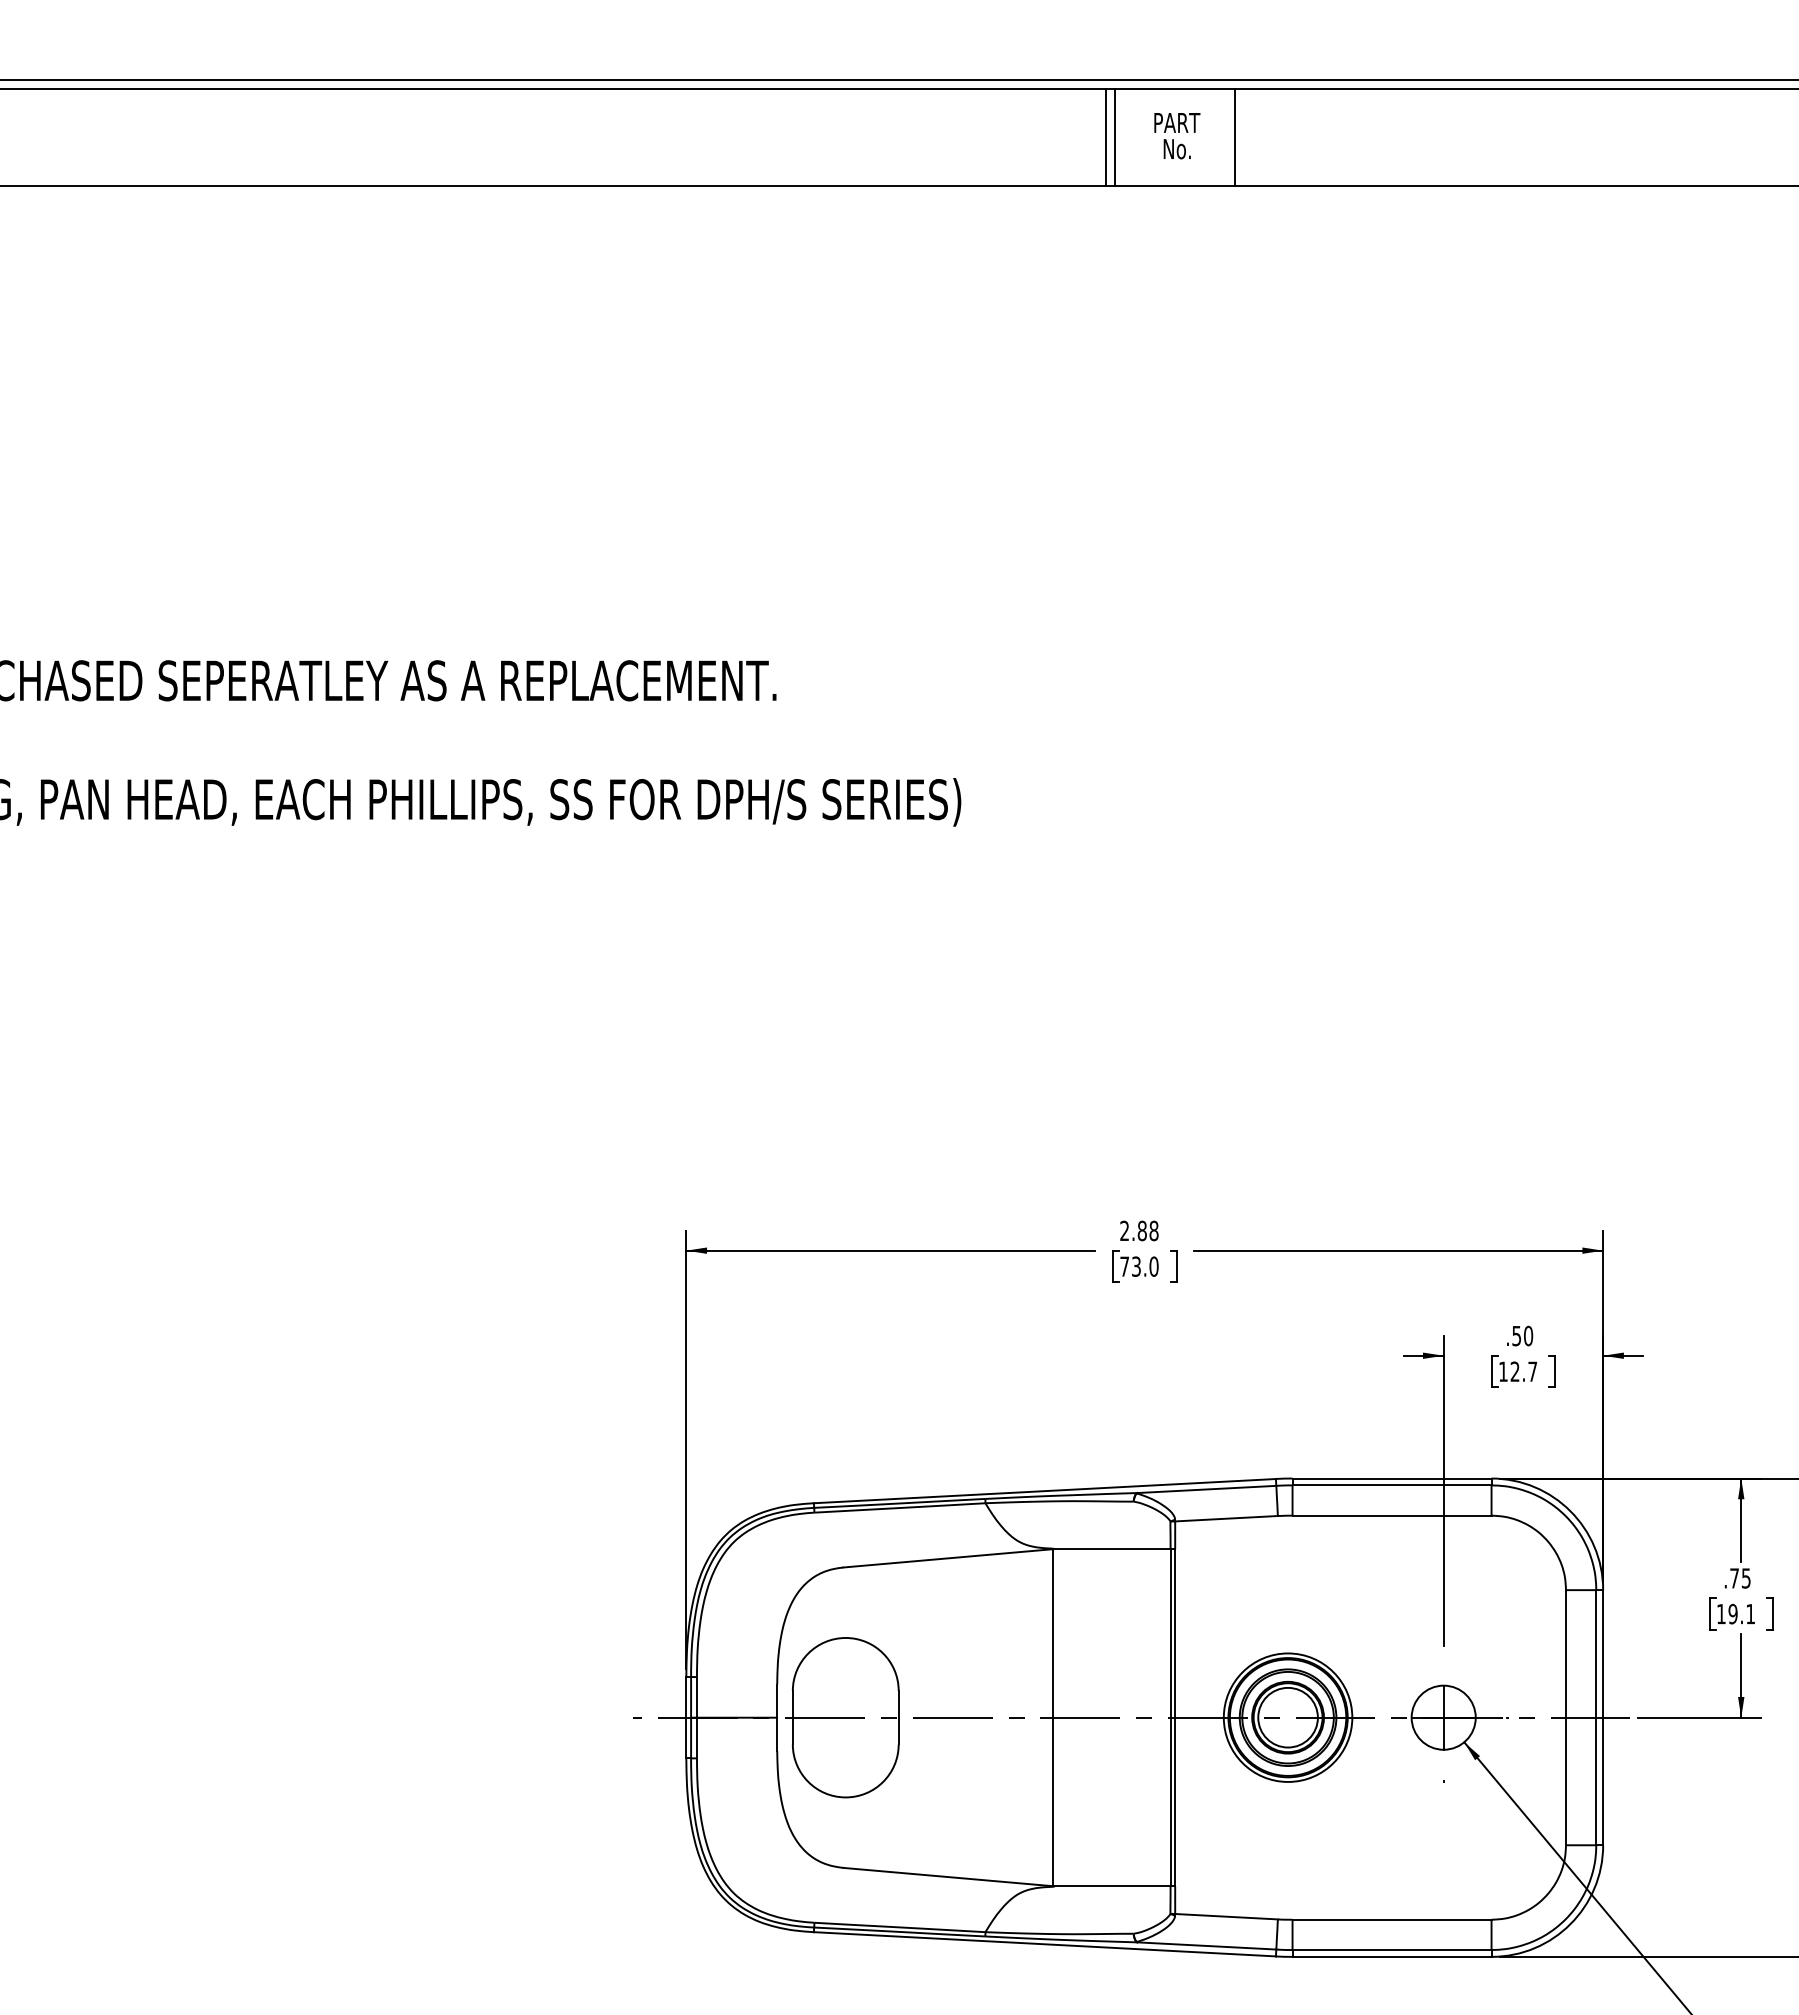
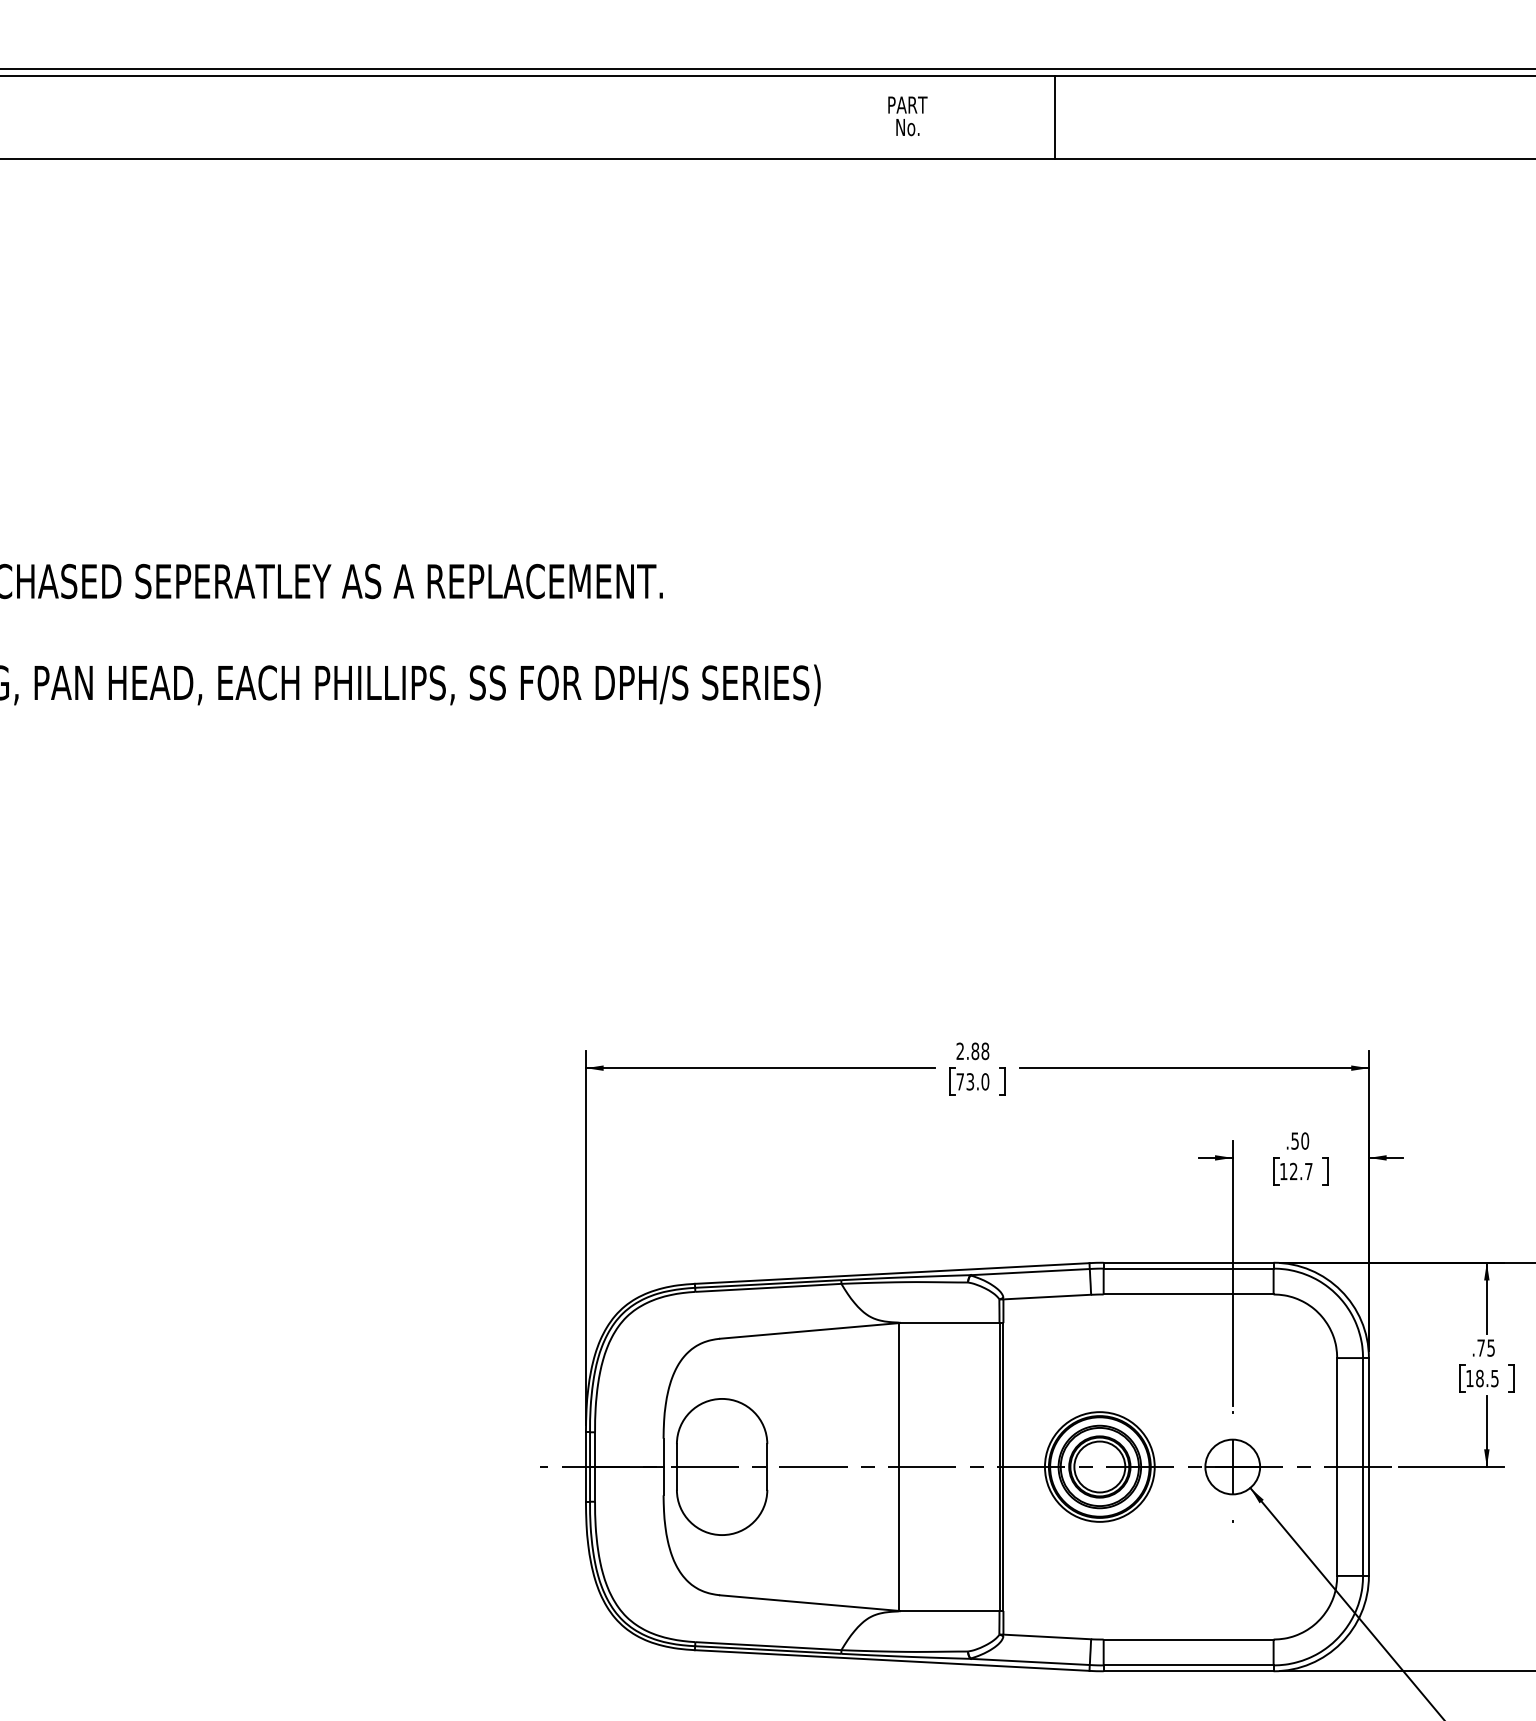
text: (1177, 136) -> (908, 116), moved
line: (1105, 137) -> (943, 117), removed
line: (1115, 137) -> (952, 117), removed
text: (1741, 1614) -> (1487, 1378), 19.1 -> 18.5

